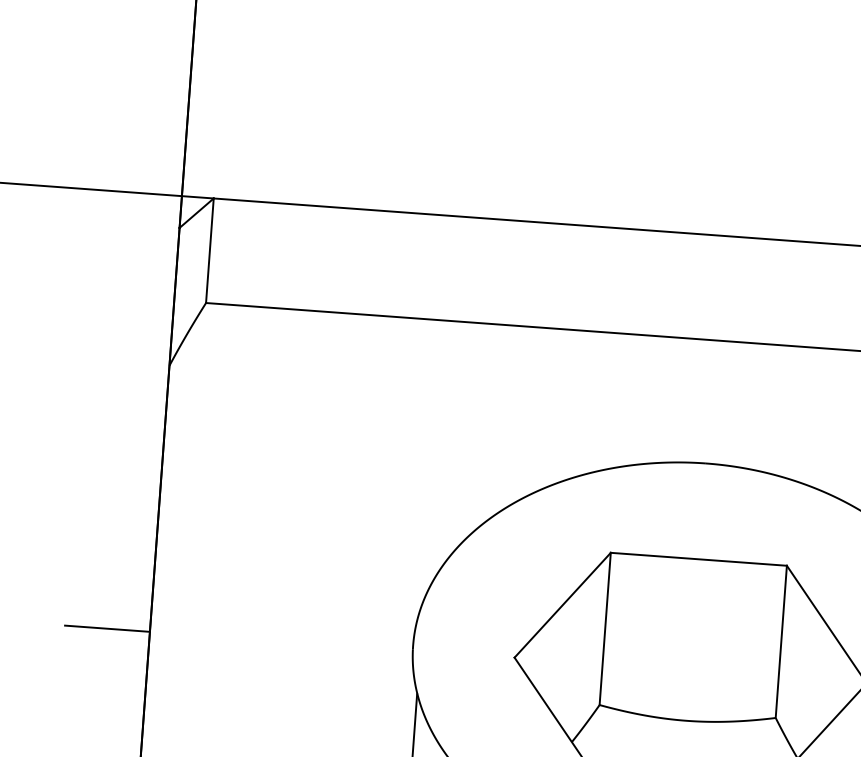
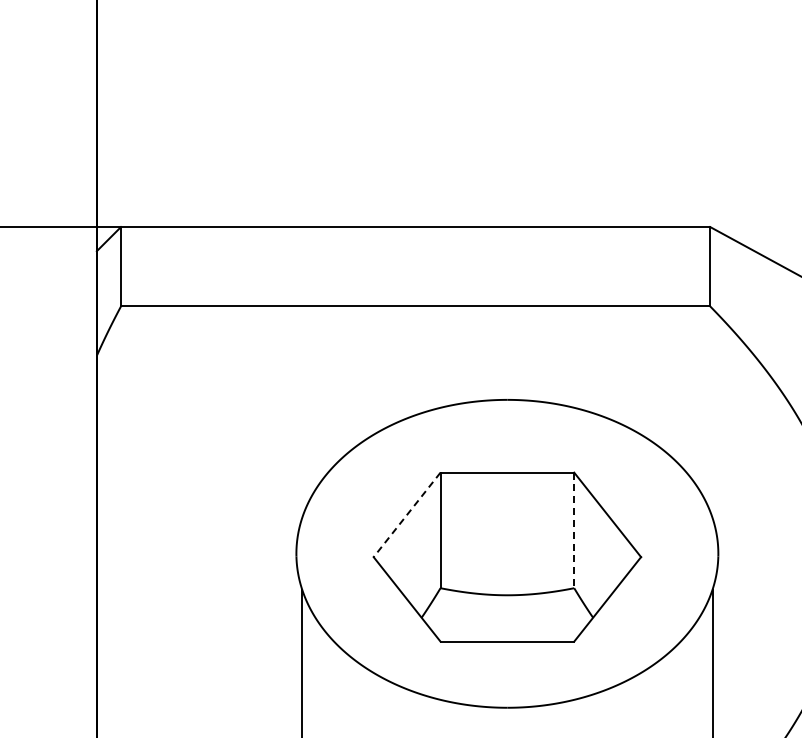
line: (563, 604) -> (407, 514), solid -> dashed
line: (107, 628) -> (64, 557), removed
line: (781, 641) -> (574, 530), solid -> dashed

